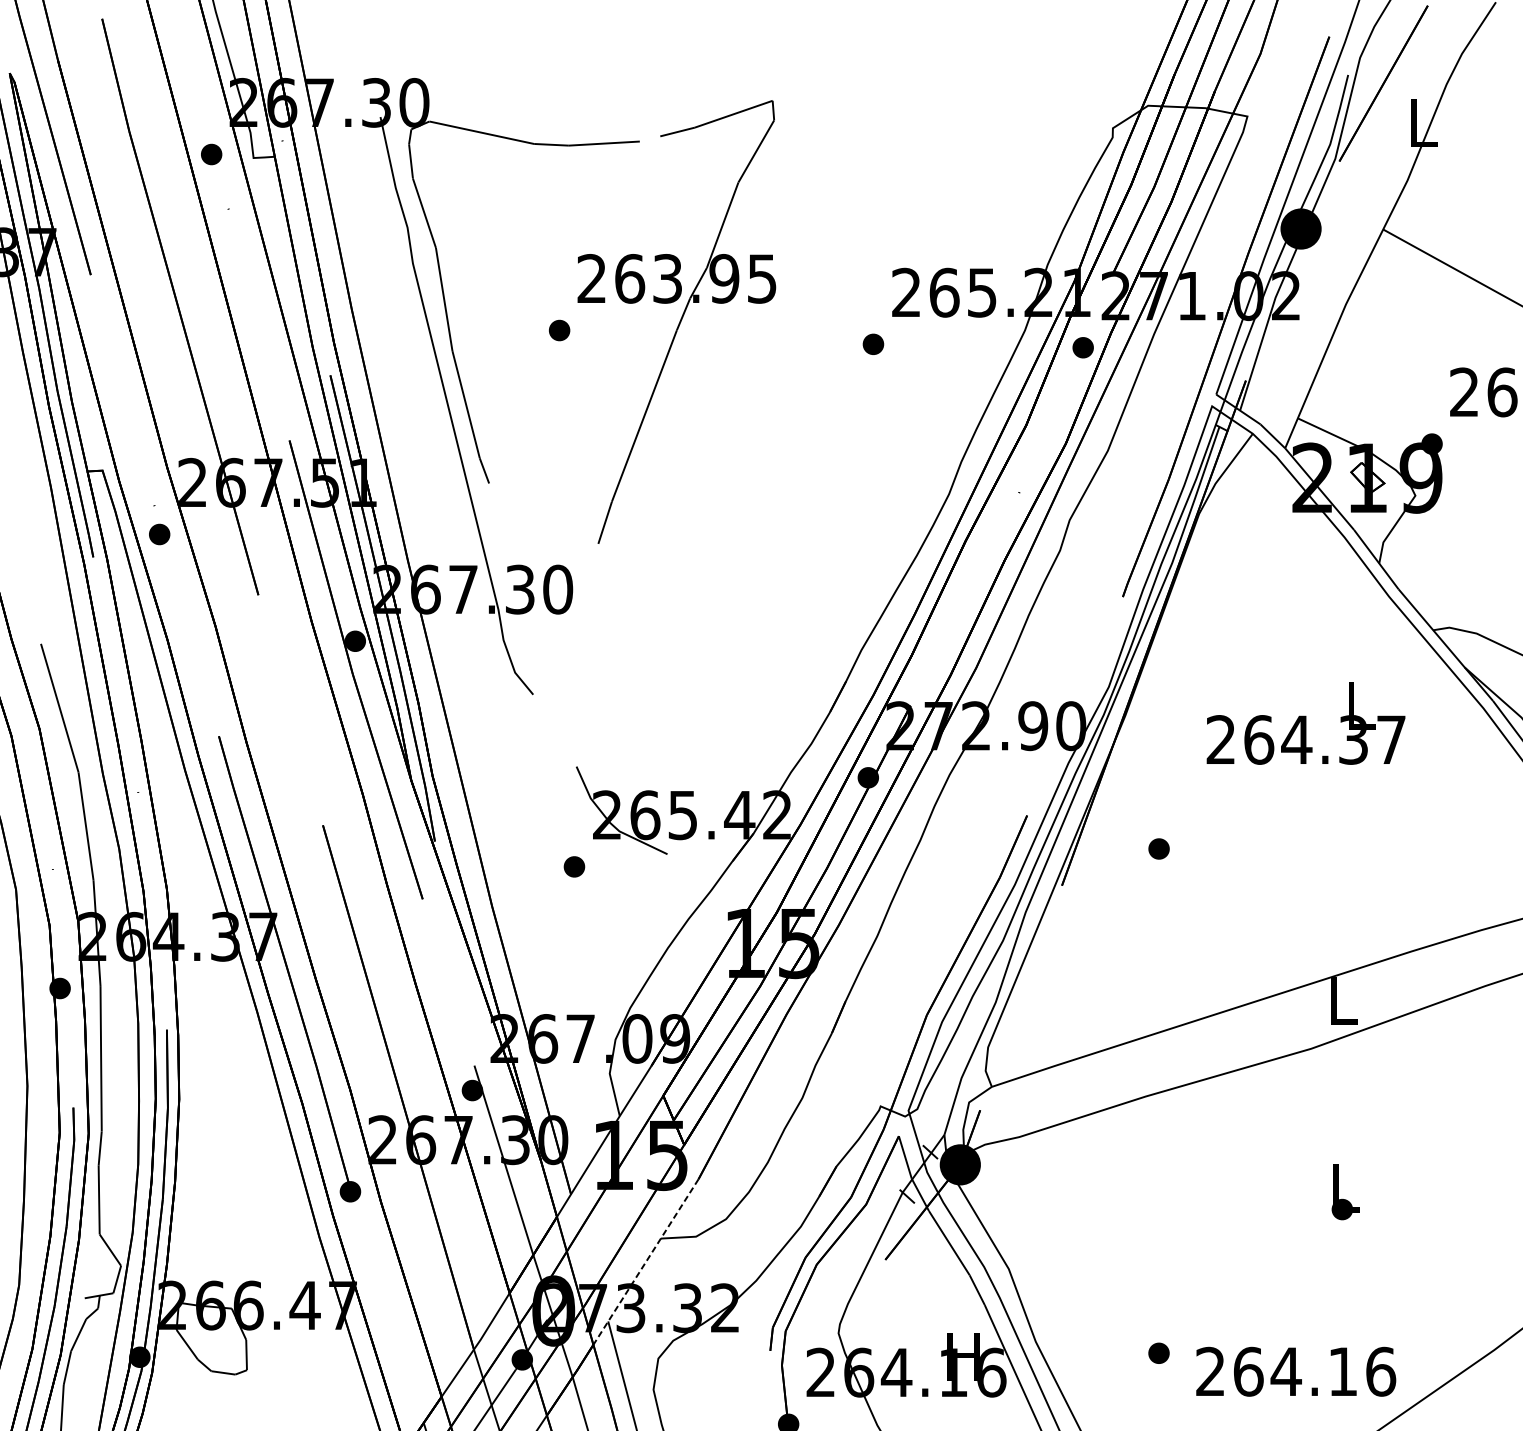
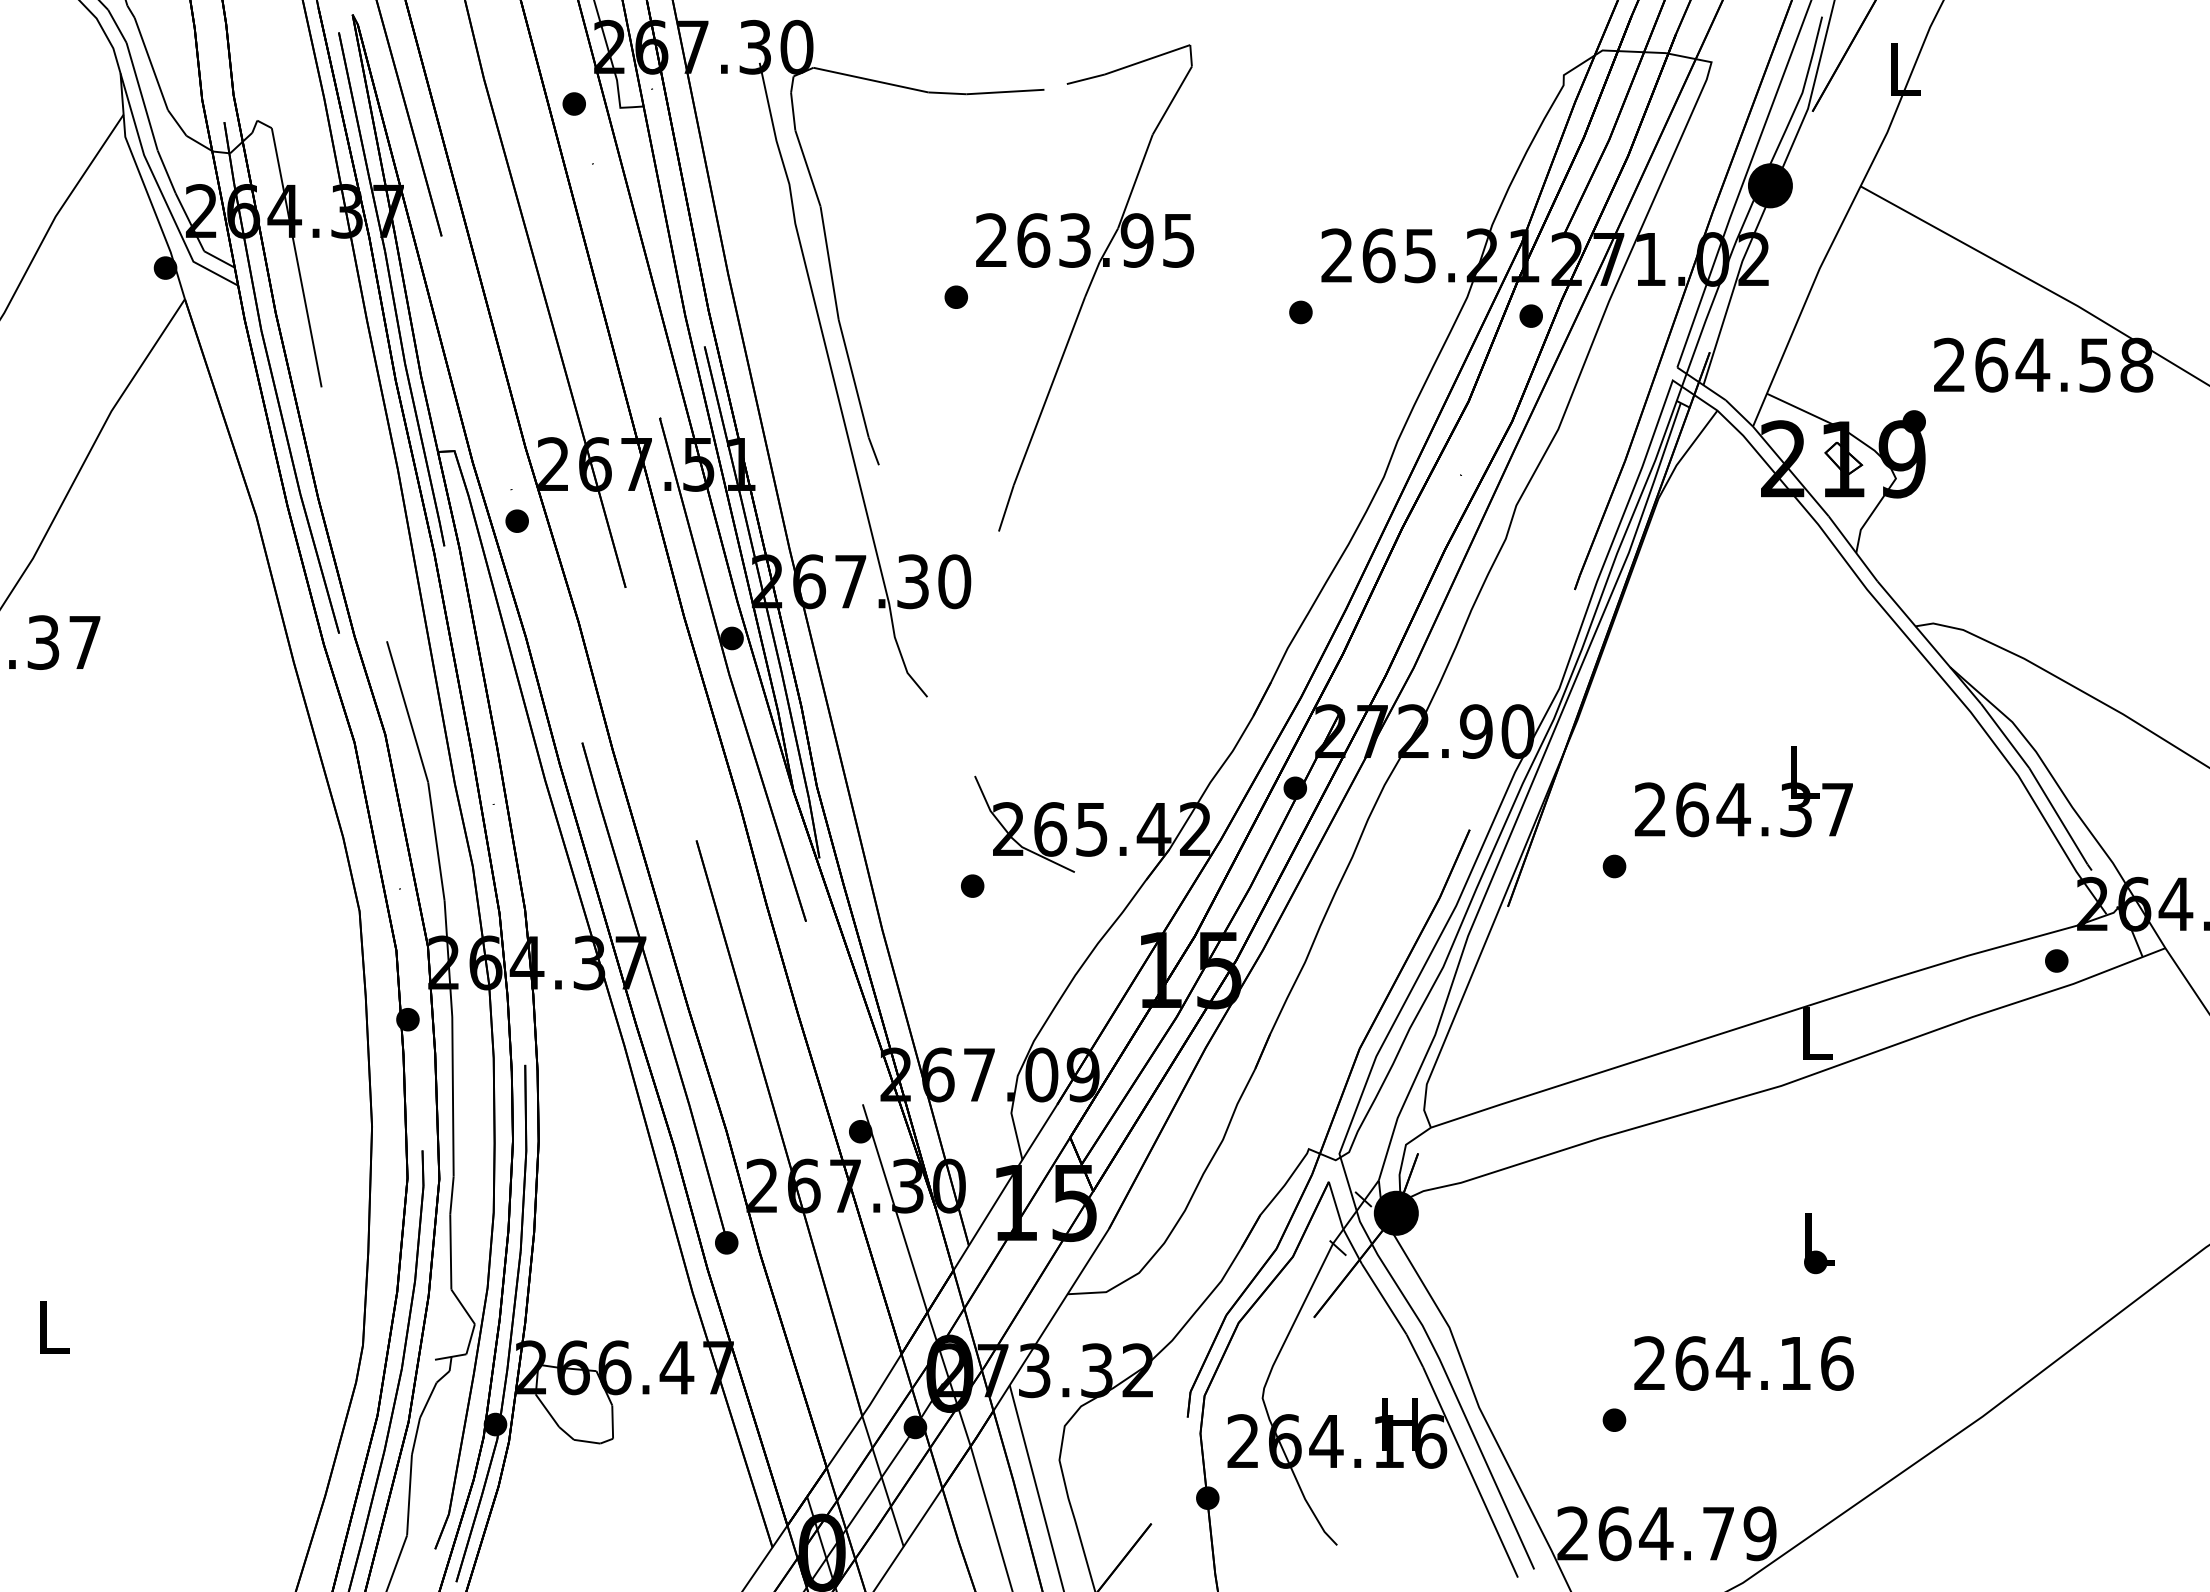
text: (1305, 723) -> (1743, 791), moved
line: (646, 1262) -> (1051, 1320), dashed -> solid
text: (1295, 1371) -> (1743, 1363), moved

